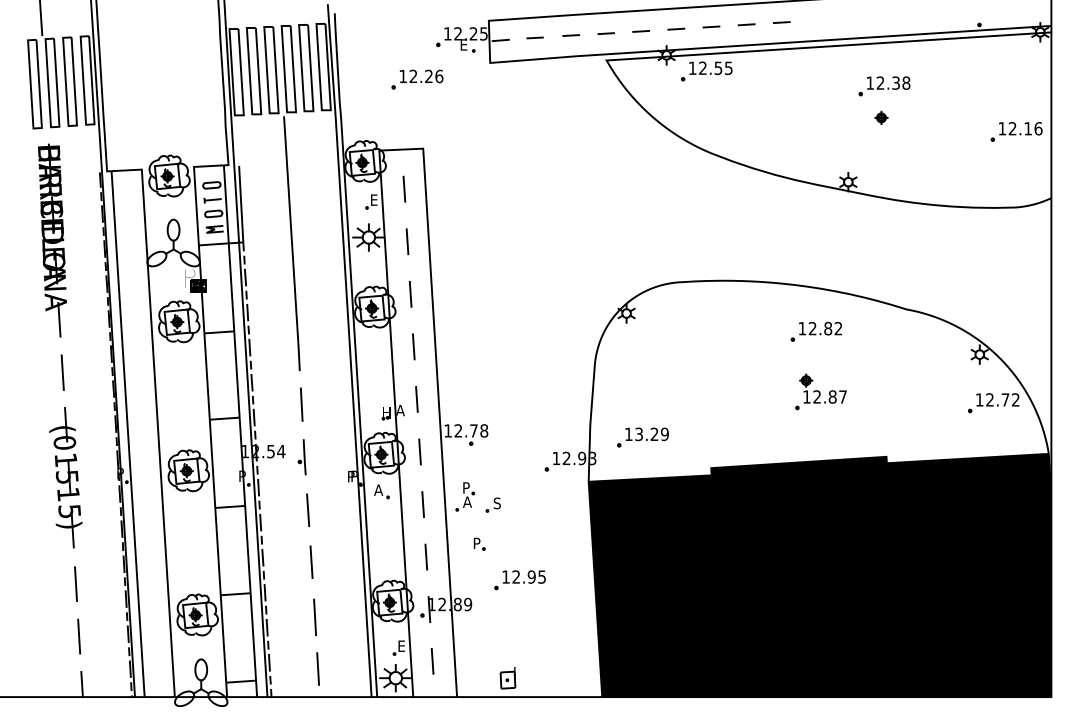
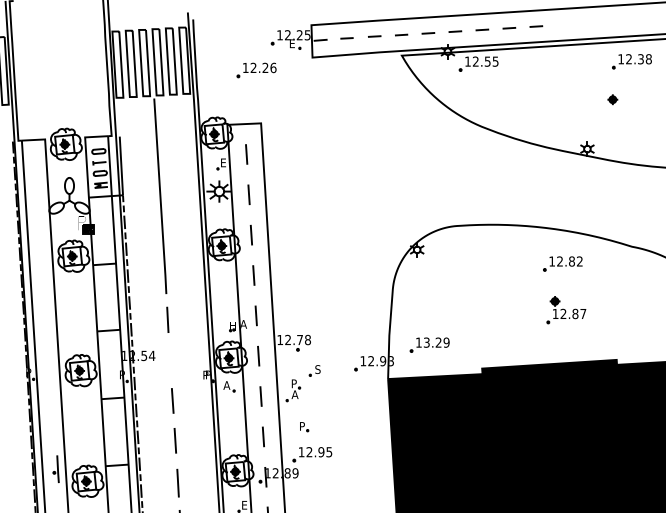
part: (884, 86) -> (632, 61), moved
part: (301, 457) -> (55, 469), moved
part: (492, 504) -> (314, 370), moved
part: (519, 580) -> (311, 454), moved

